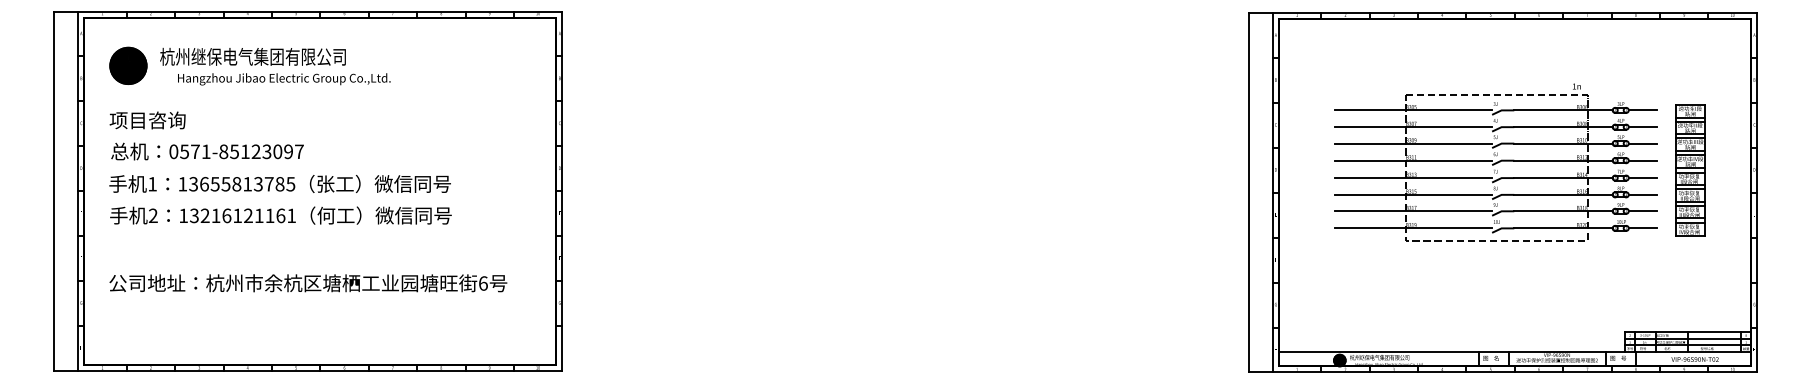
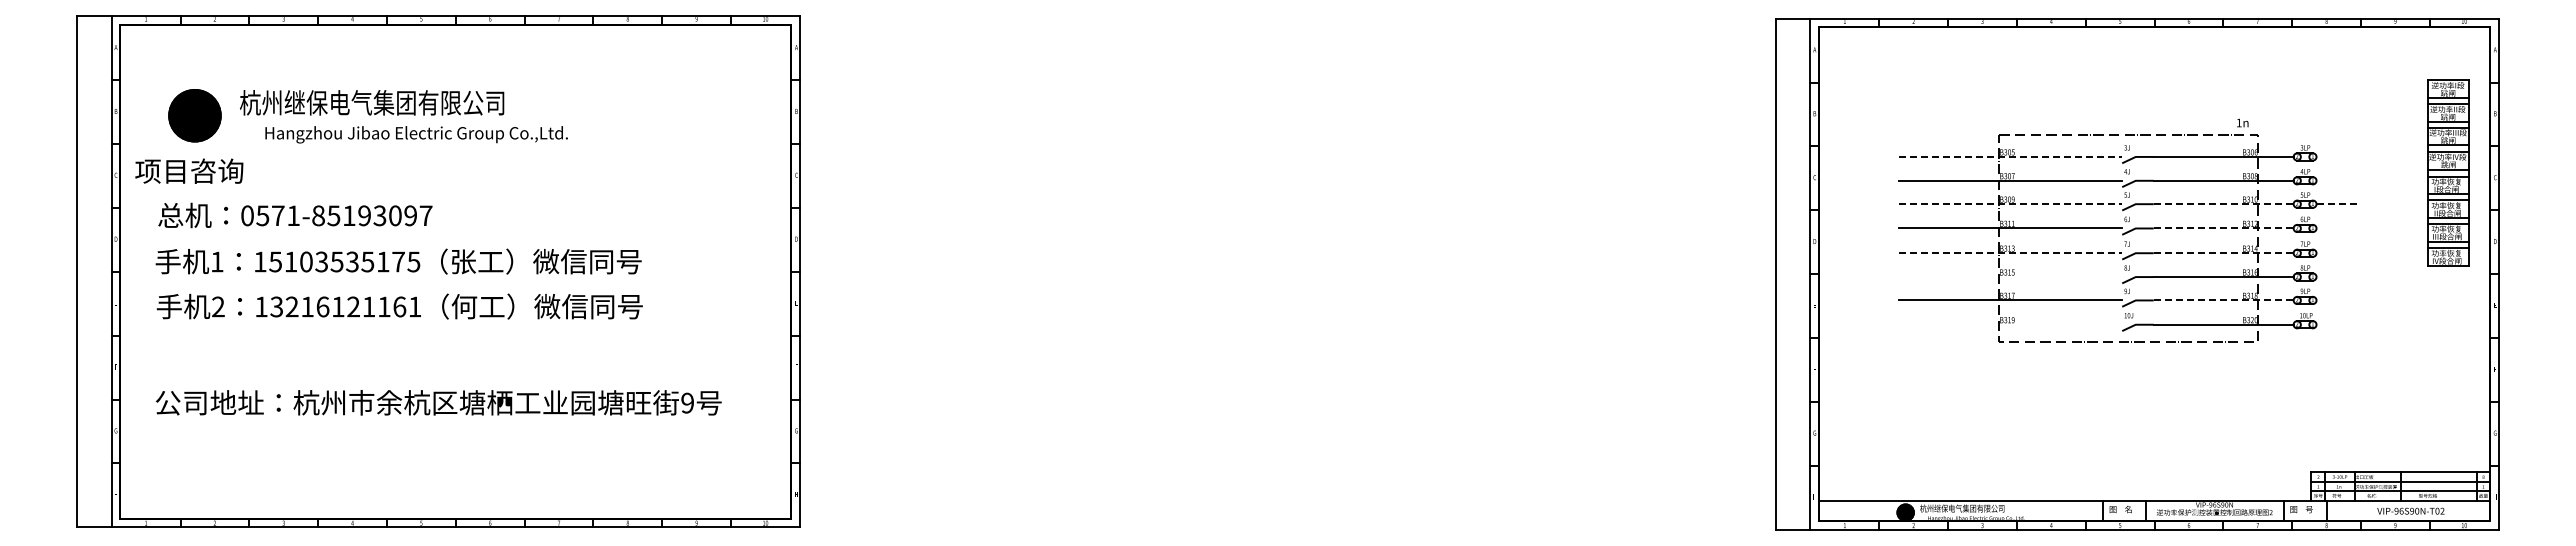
part: (249, 66) -> (367, 116), moved
line: (1413, 110) -> (2010, 156), solid -> dashed
line: (1642, 110) -> (2336, 156), removed
text: (147, 119) -> (189, 170), moved
line: (1642, 126) -> (2336, 180), removed
line: (1413, 143) -> (2010, 204), solid -> dashed
line: (1563, 143) -> (2223, 204), solid -> dashed
line: (1643, 143) -> (2337, 204), solid -> dashed
text: (256, 151) -> (364, 215), 0571-85123097 -> 0571-85193097
line: (1563, 160) -> (2223, 228), solid -> dashed
line: (1642, 160) -> (2336, 228), removed
part: (1690, 169) -> (2448, 172), moved
line: (1413, 178) -> (2010, 253), solid -> dashed
line: (1563, 178) -> (2223, 253), solid -> dashed
line: (1642, 178) -> (2336, 253), removed
text: (237, 183) -> (337, 261), 13655813785 -> 15103535175
line: (1413, 195) -> (2010, 277), removed
line: (1642, 195) -> (2336, 277), removed
line: (1563, 211) -> (2223, 300), solid -> dashed
line: (1642, 211) -> (2336, 300), removed
line: (1413, 228) -> (2010, 324), removed
line: (1642, 228) -> (2336, 324), removed
text: (483, 283) -> (687, 402), 6 -> 9

